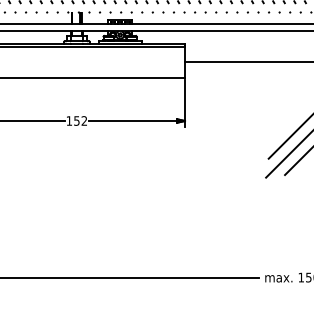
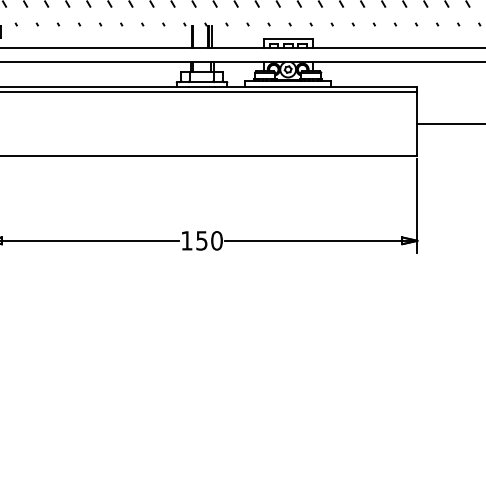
text: (84, 120) -> (217, 239), 152 -> 150

